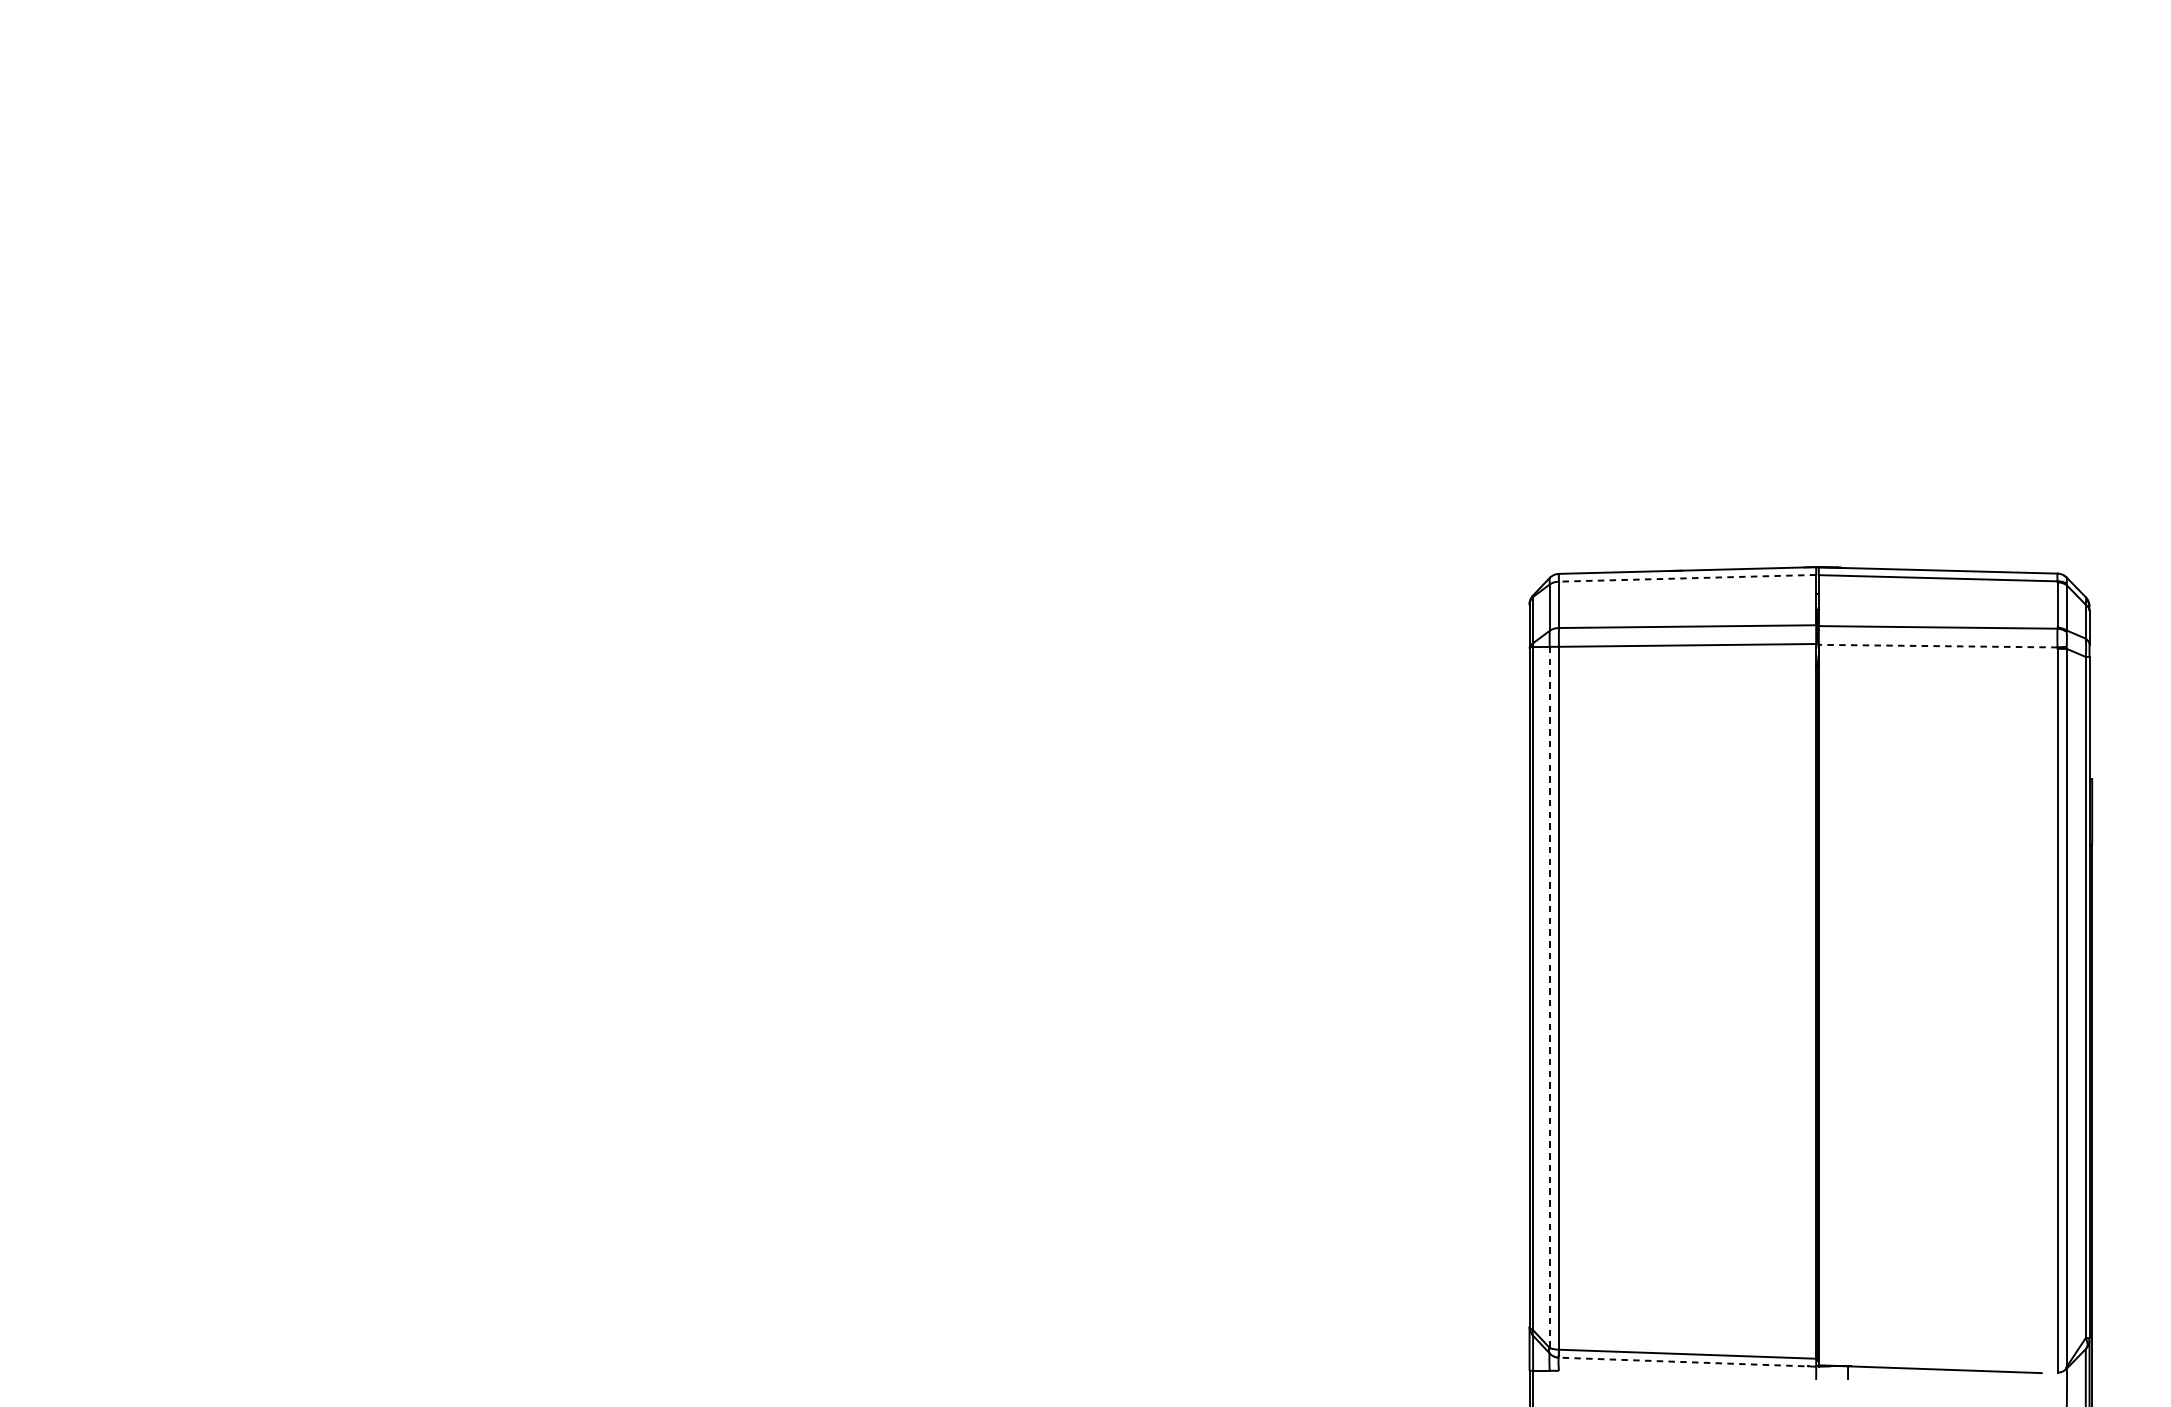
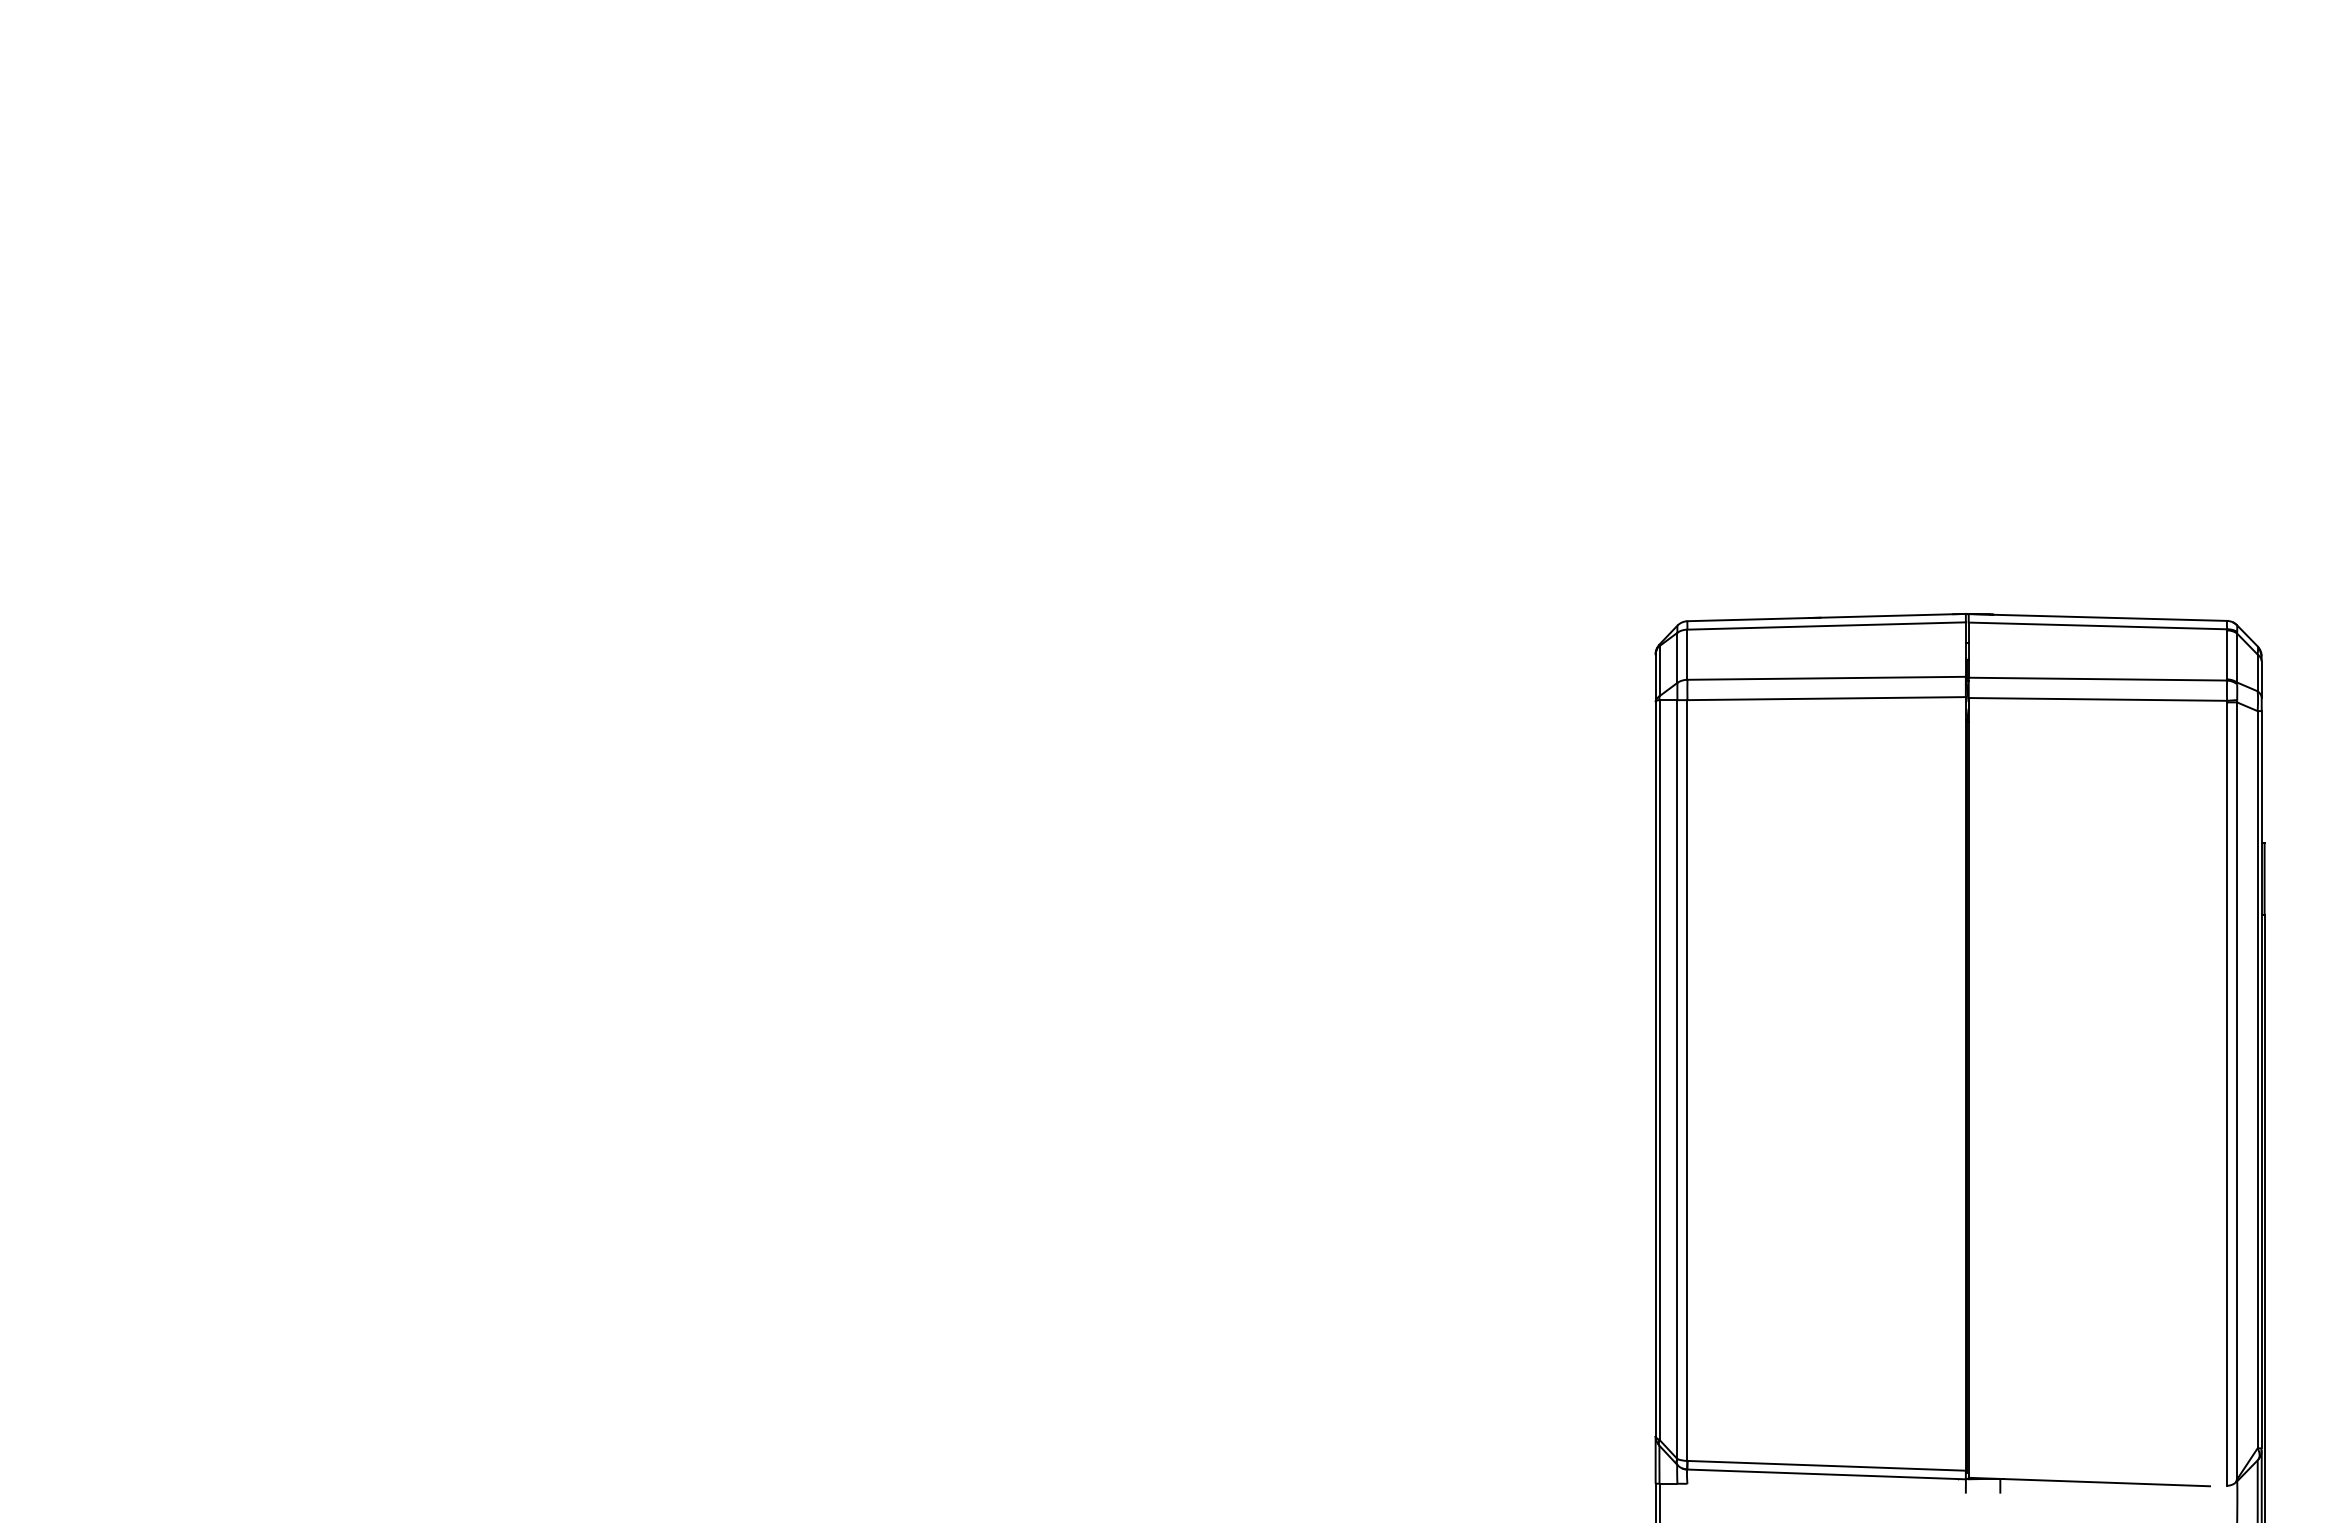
line: (1687, 578) -> (1826, 626), dashed -> solid
line: (1937, 646) -> (2097, 699), dashed -> solid
line: (1549, 997) -> (1677, 1079), dashed -> solid
line: (1687, 1362) -> (1826, 1474), dashed -> solid

